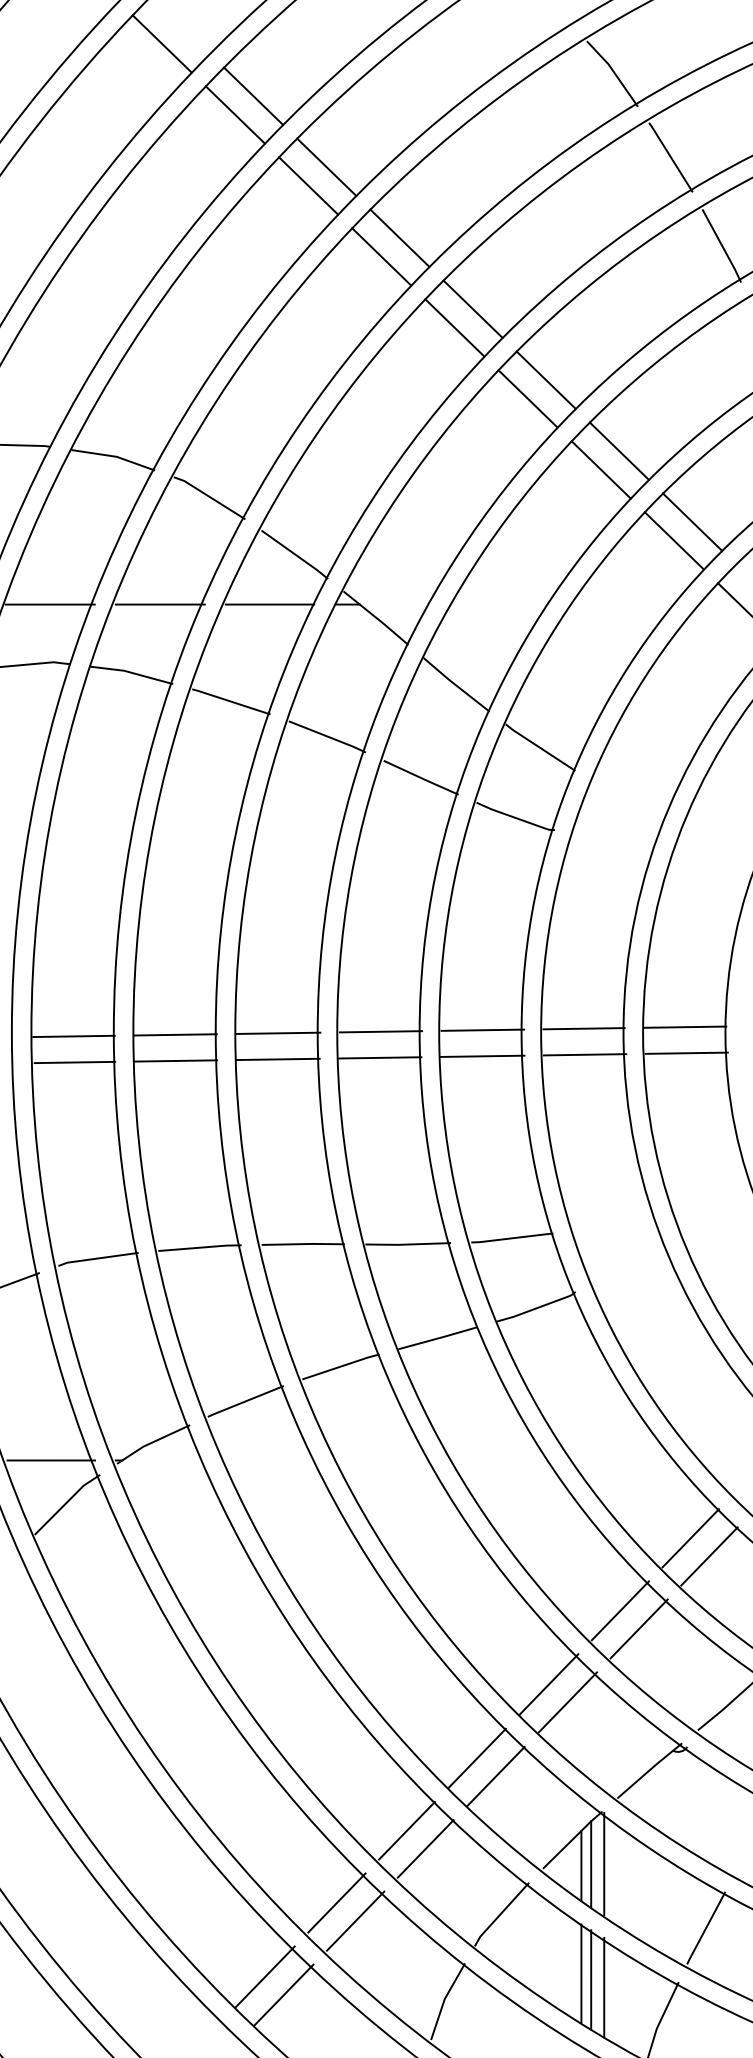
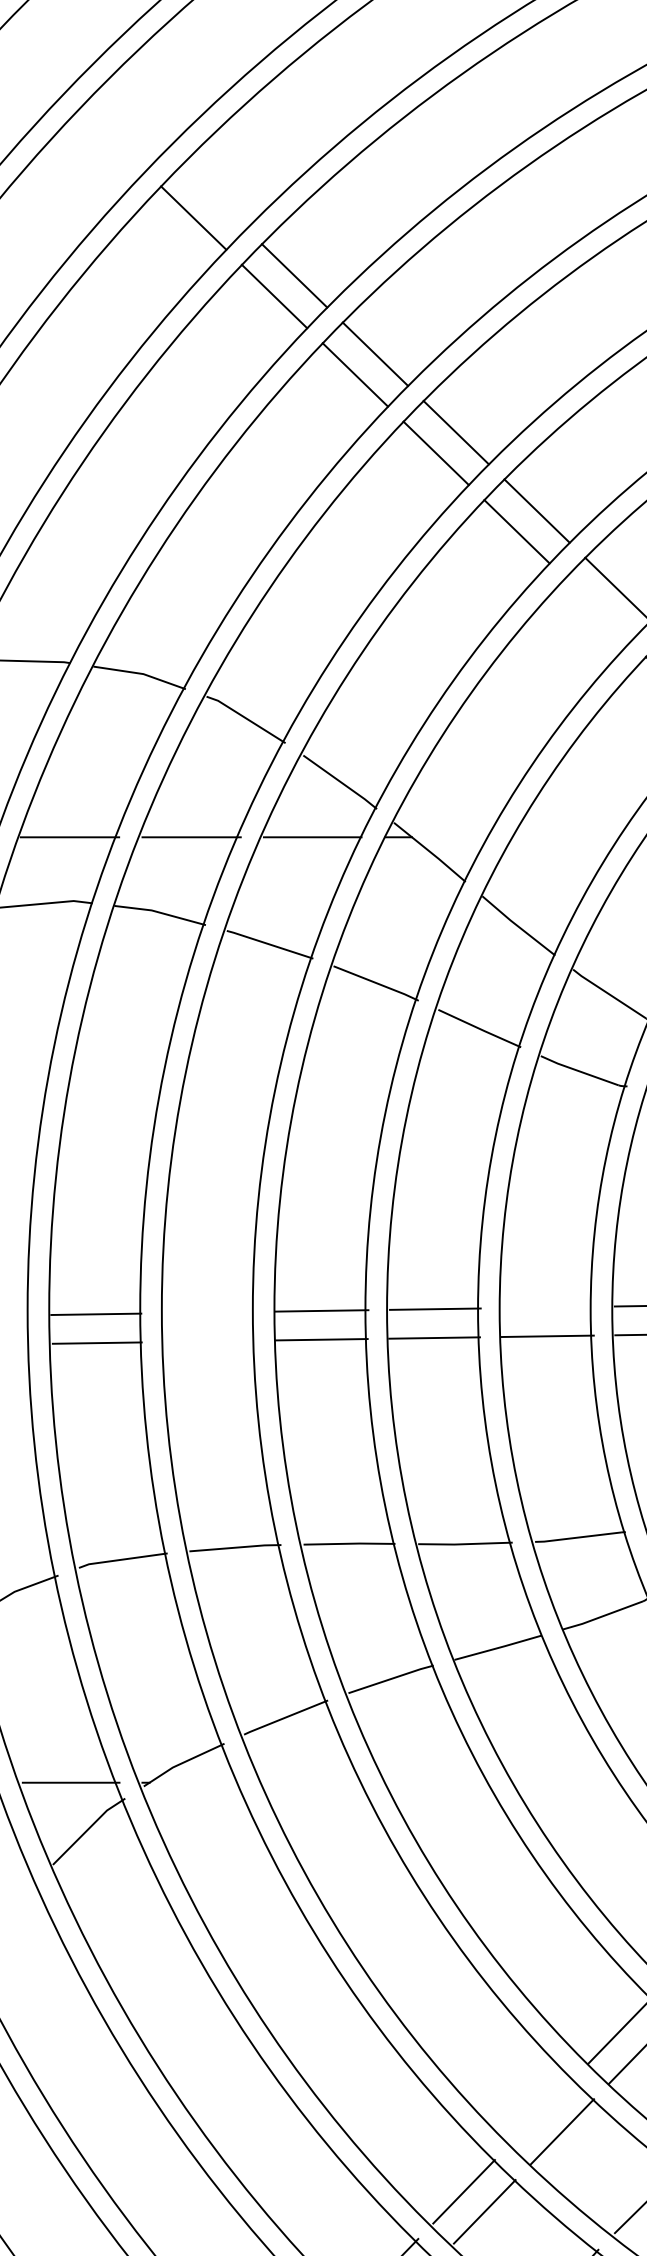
line: (527, 398) -> (597, 609), removed
line: (482, 1029) -> (547, 1306), removed
line: (175, 1034) -> (208, 1312), removed
line: (175, 1060) -> (208, 1340), removed
line: (476, 1757) -> (540, 2110), removed

